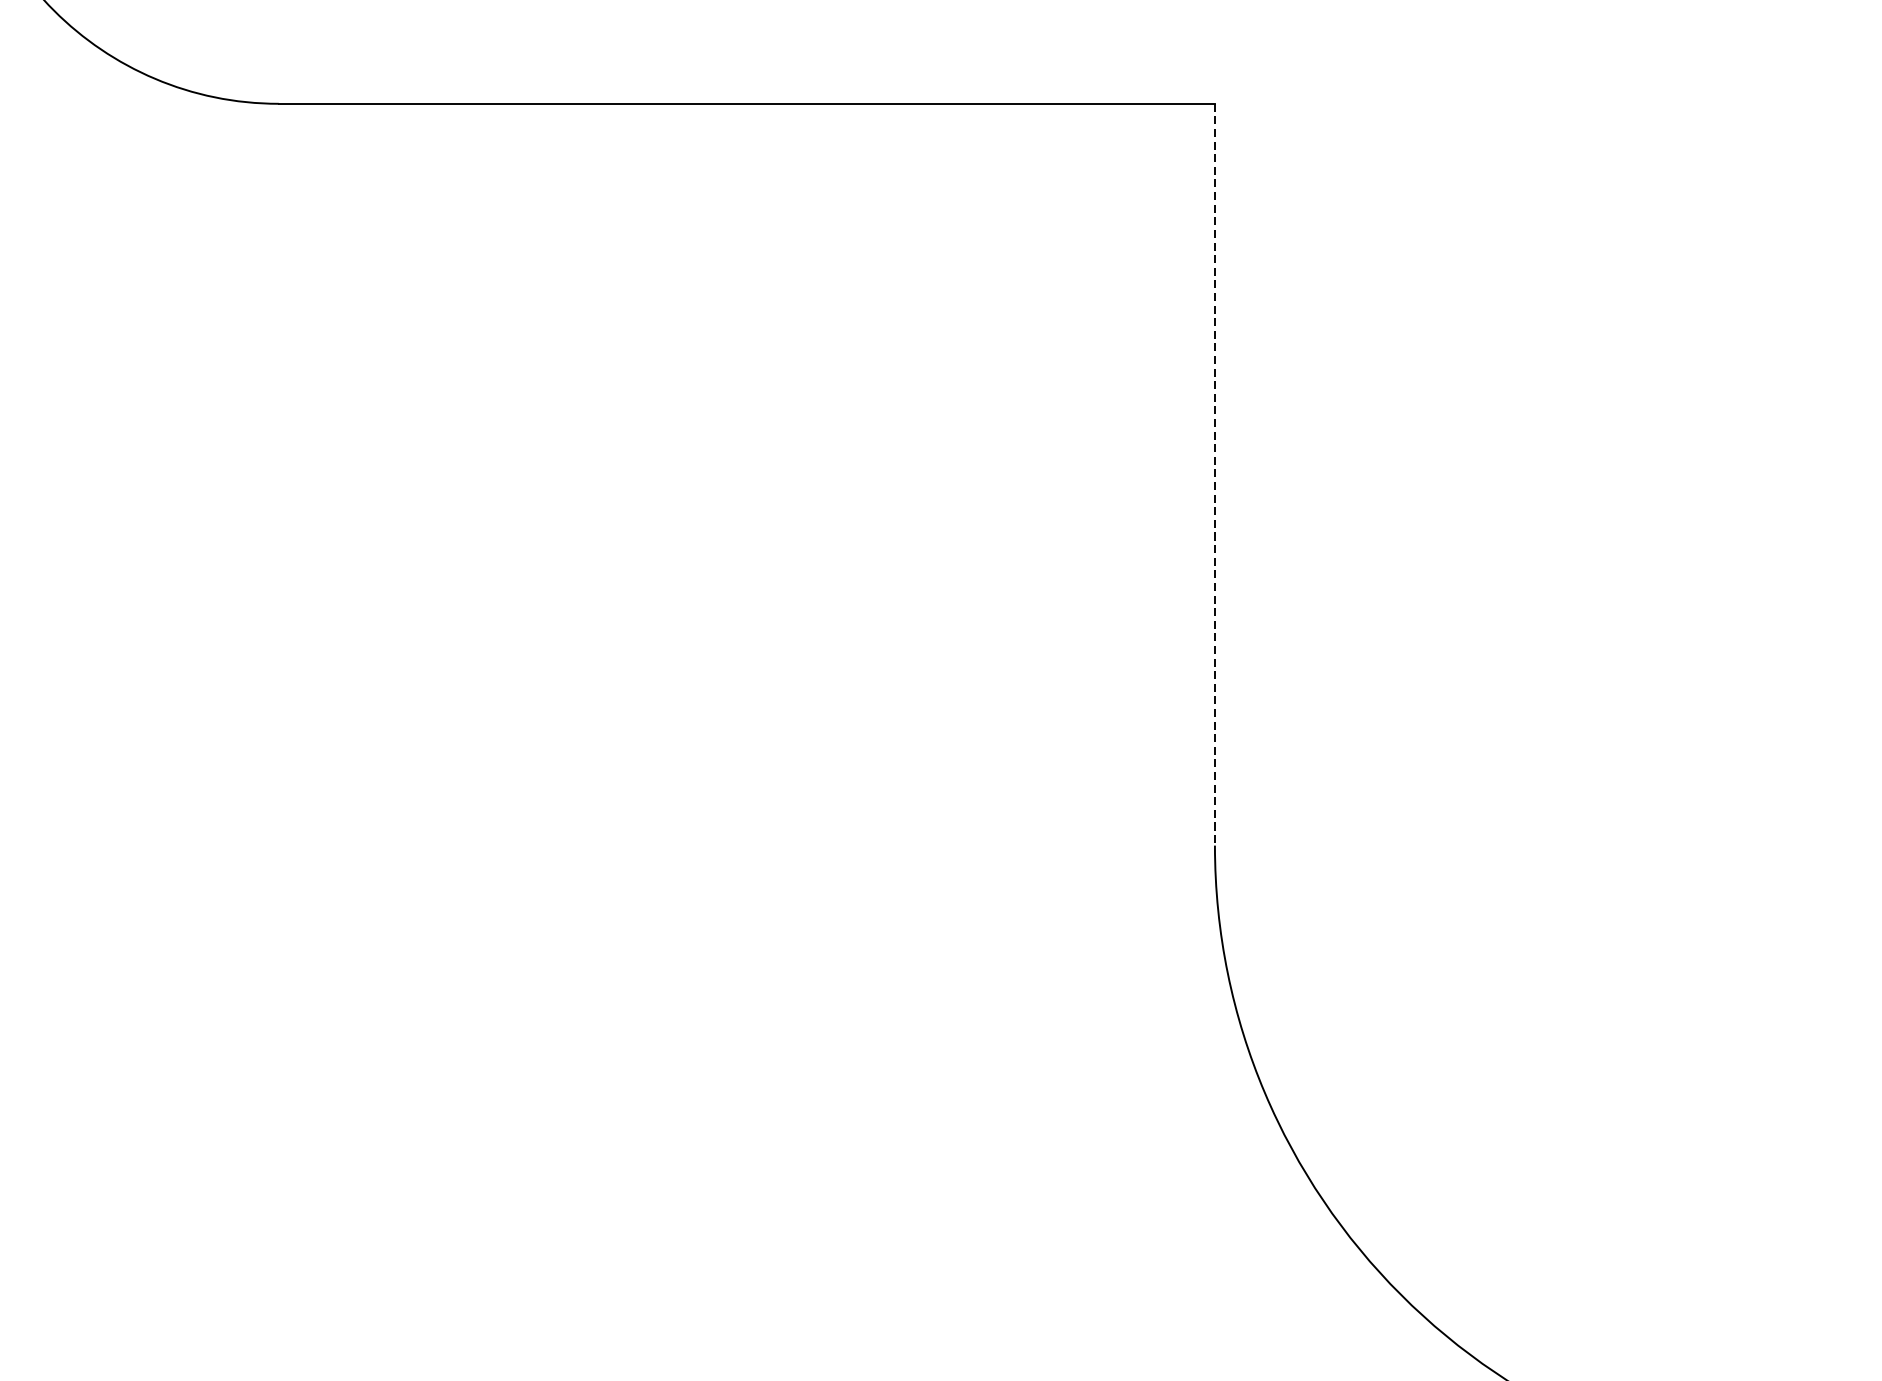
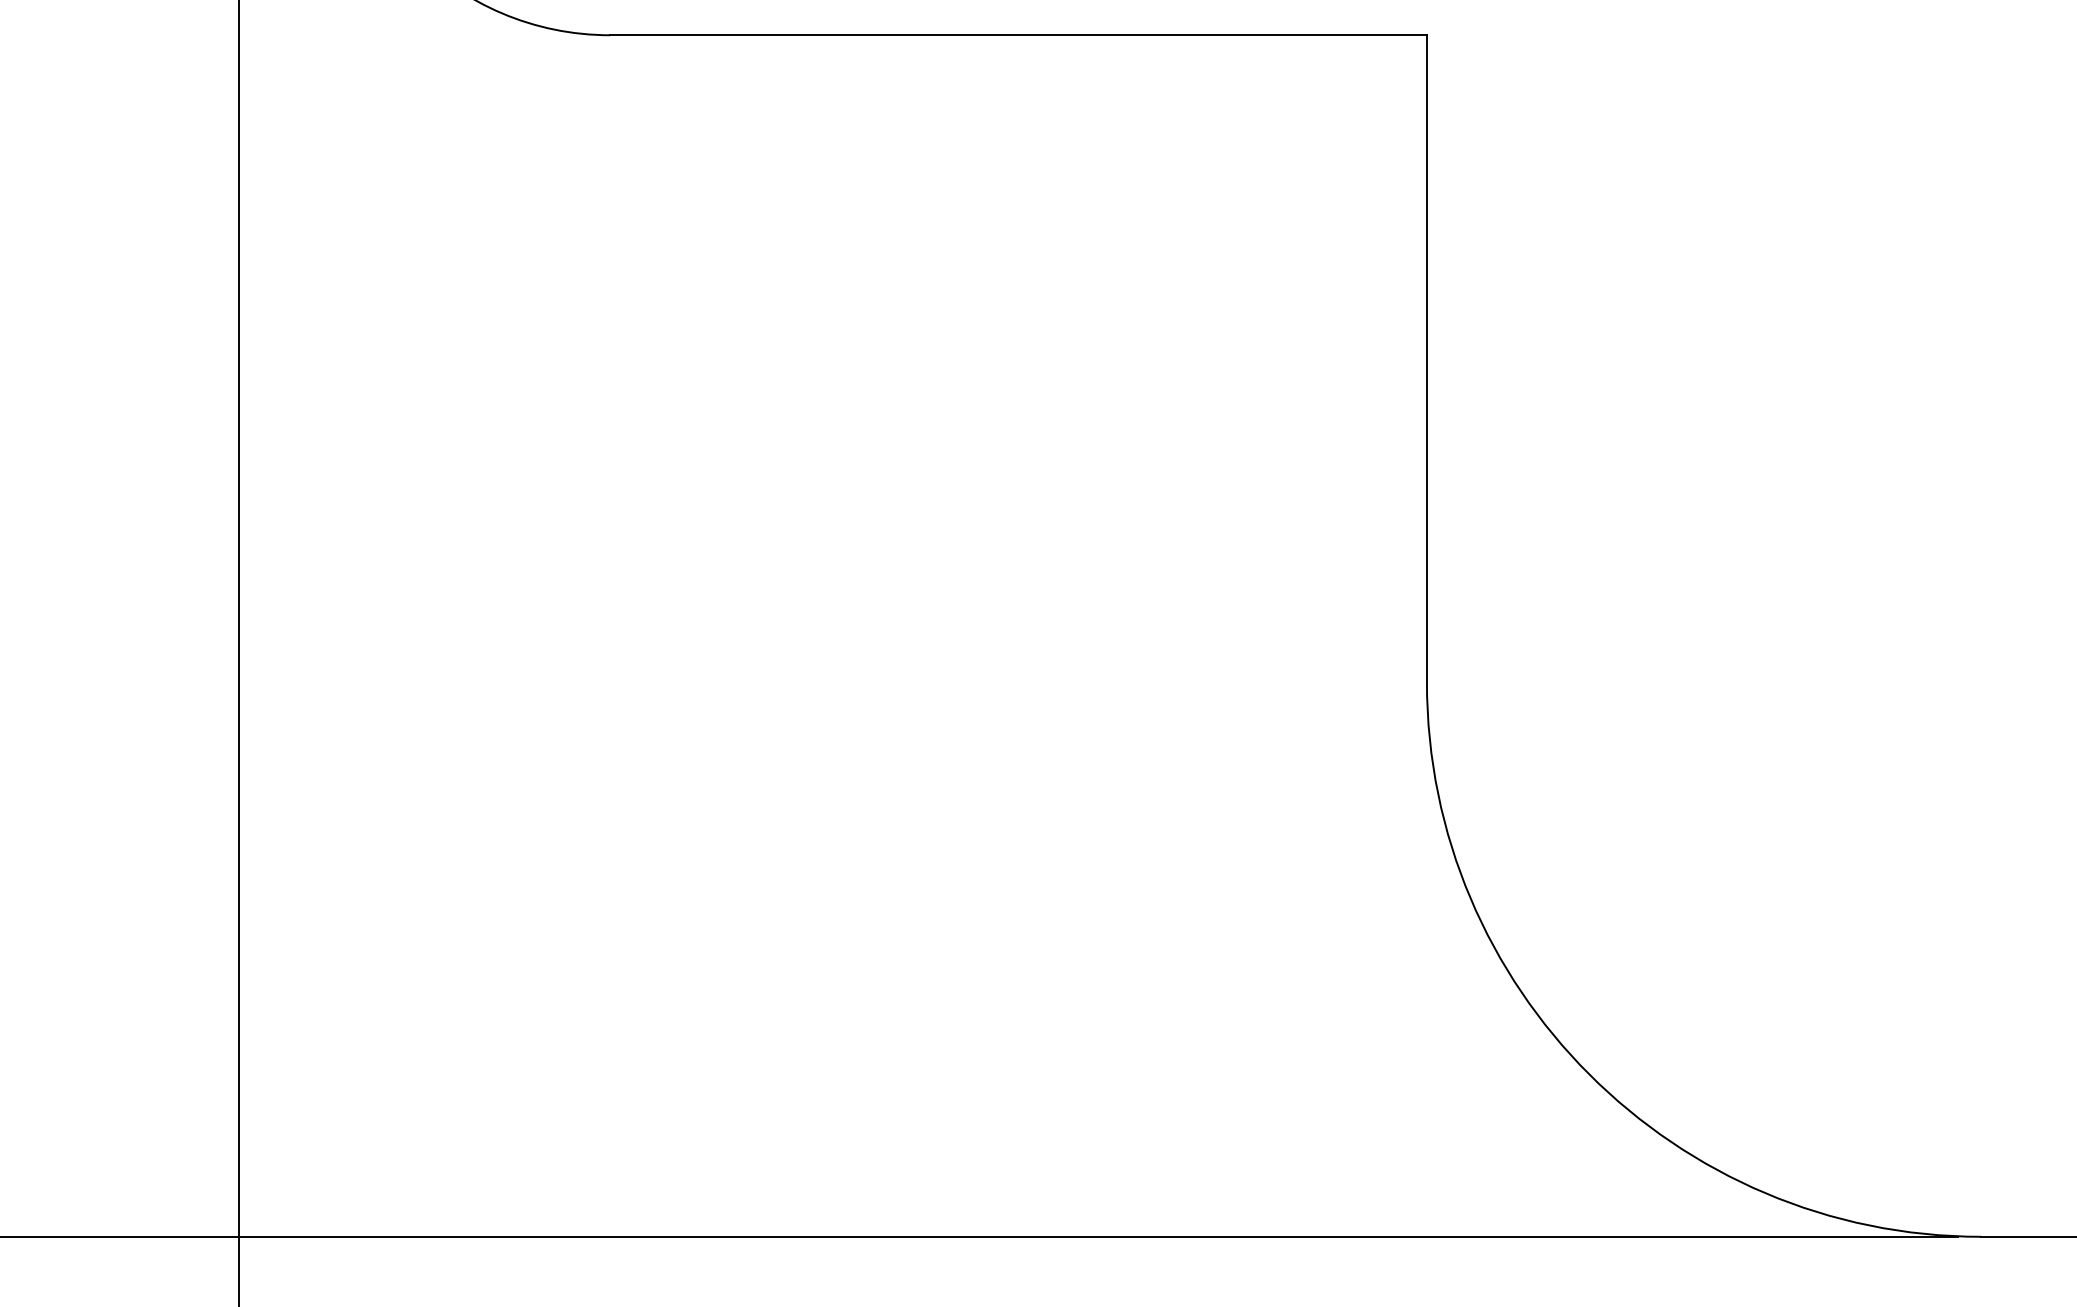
line: (1214, 474) -> (1426, 358), dashed -> solid

